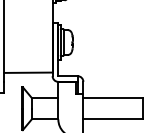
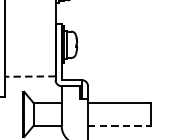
line: (28, 72) -> (30, 76), solid -> dashed
line: (113, 119) -> (119, 125), solid -> dashed

